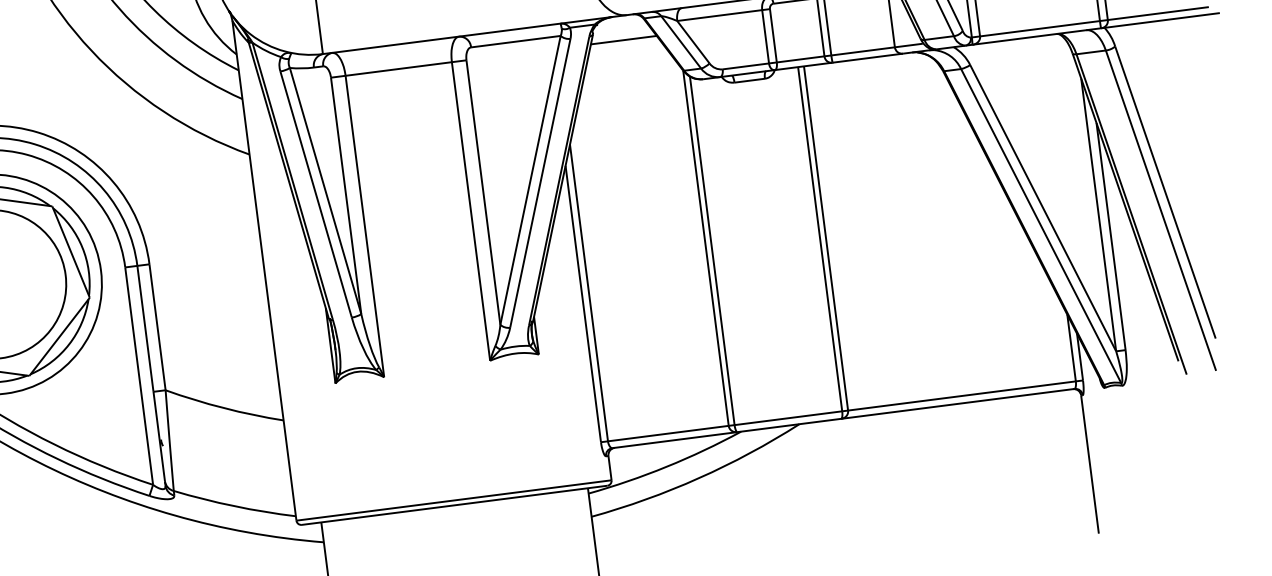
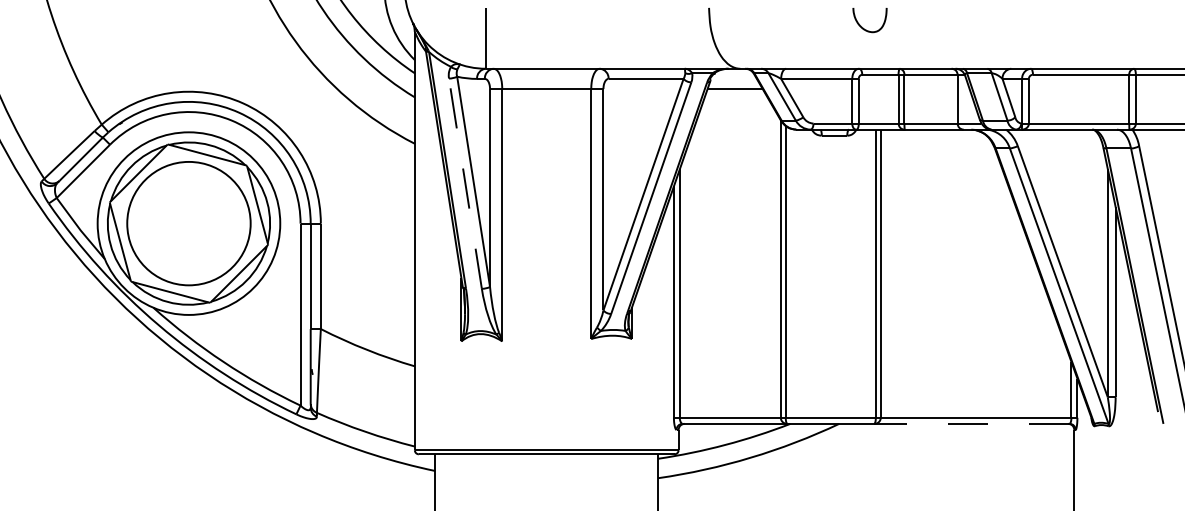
line: (316, 194) -> (465, 183), solid -> dashed
line: (957, 403) -> (971, 423), solid -> dashed

